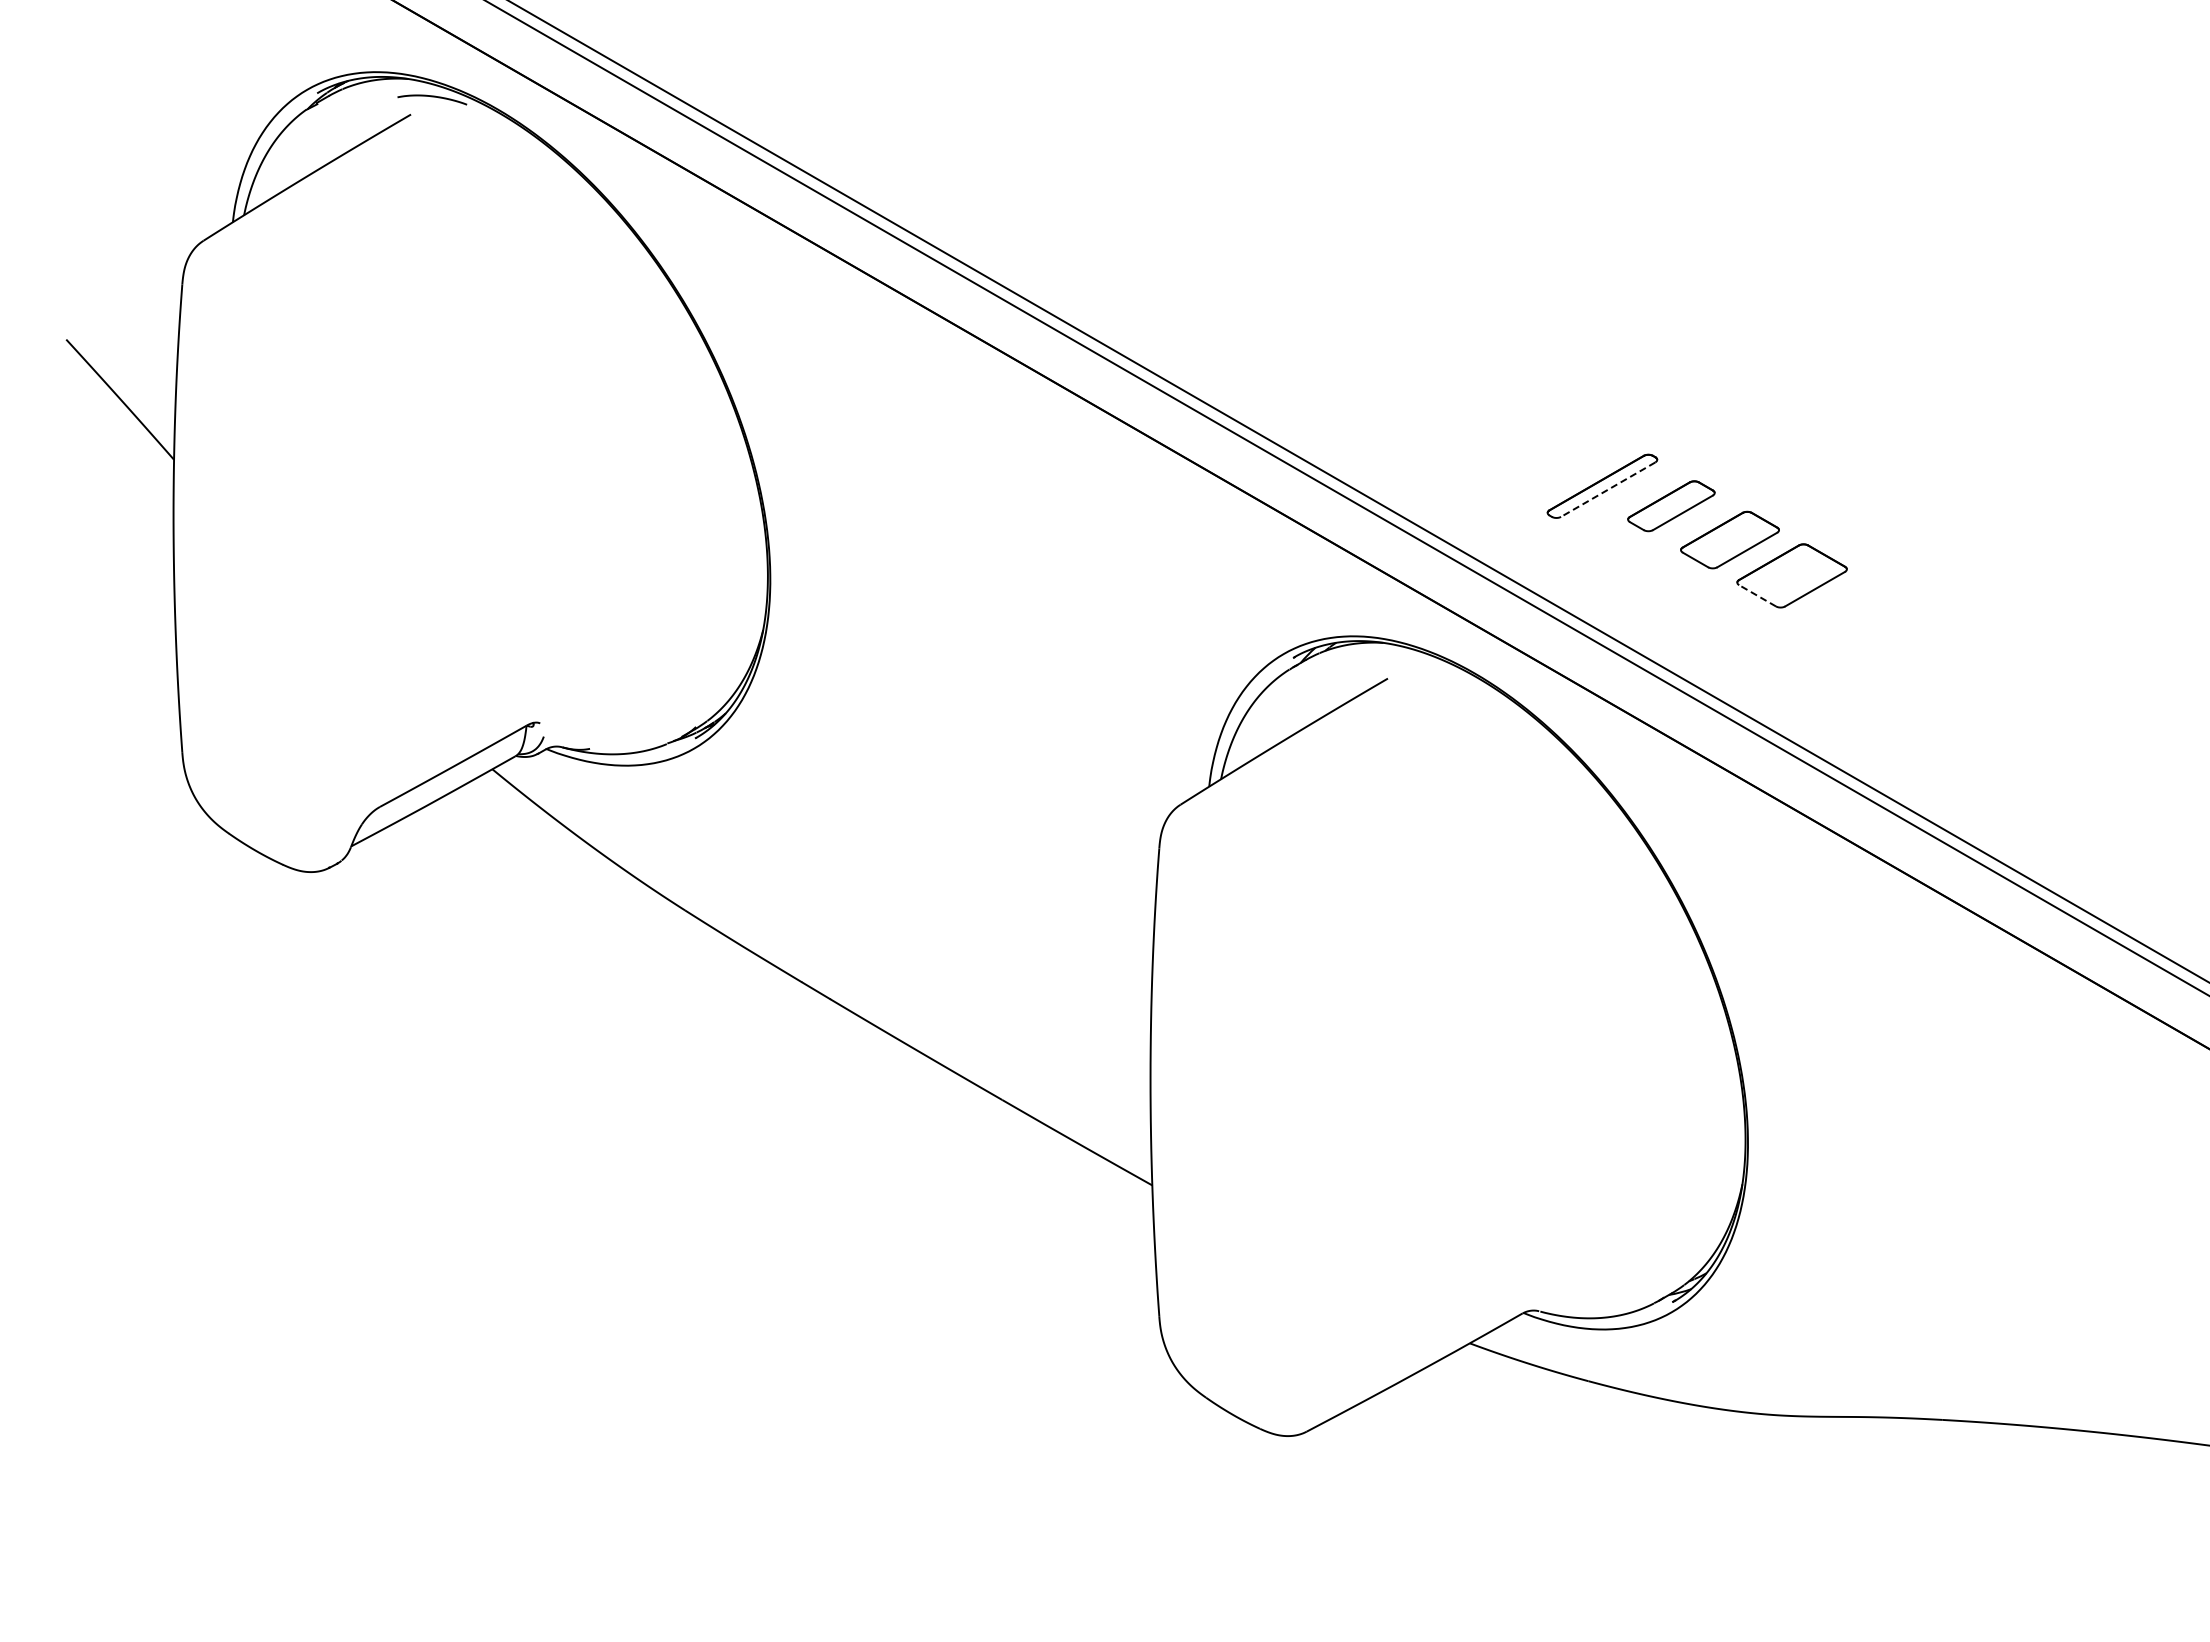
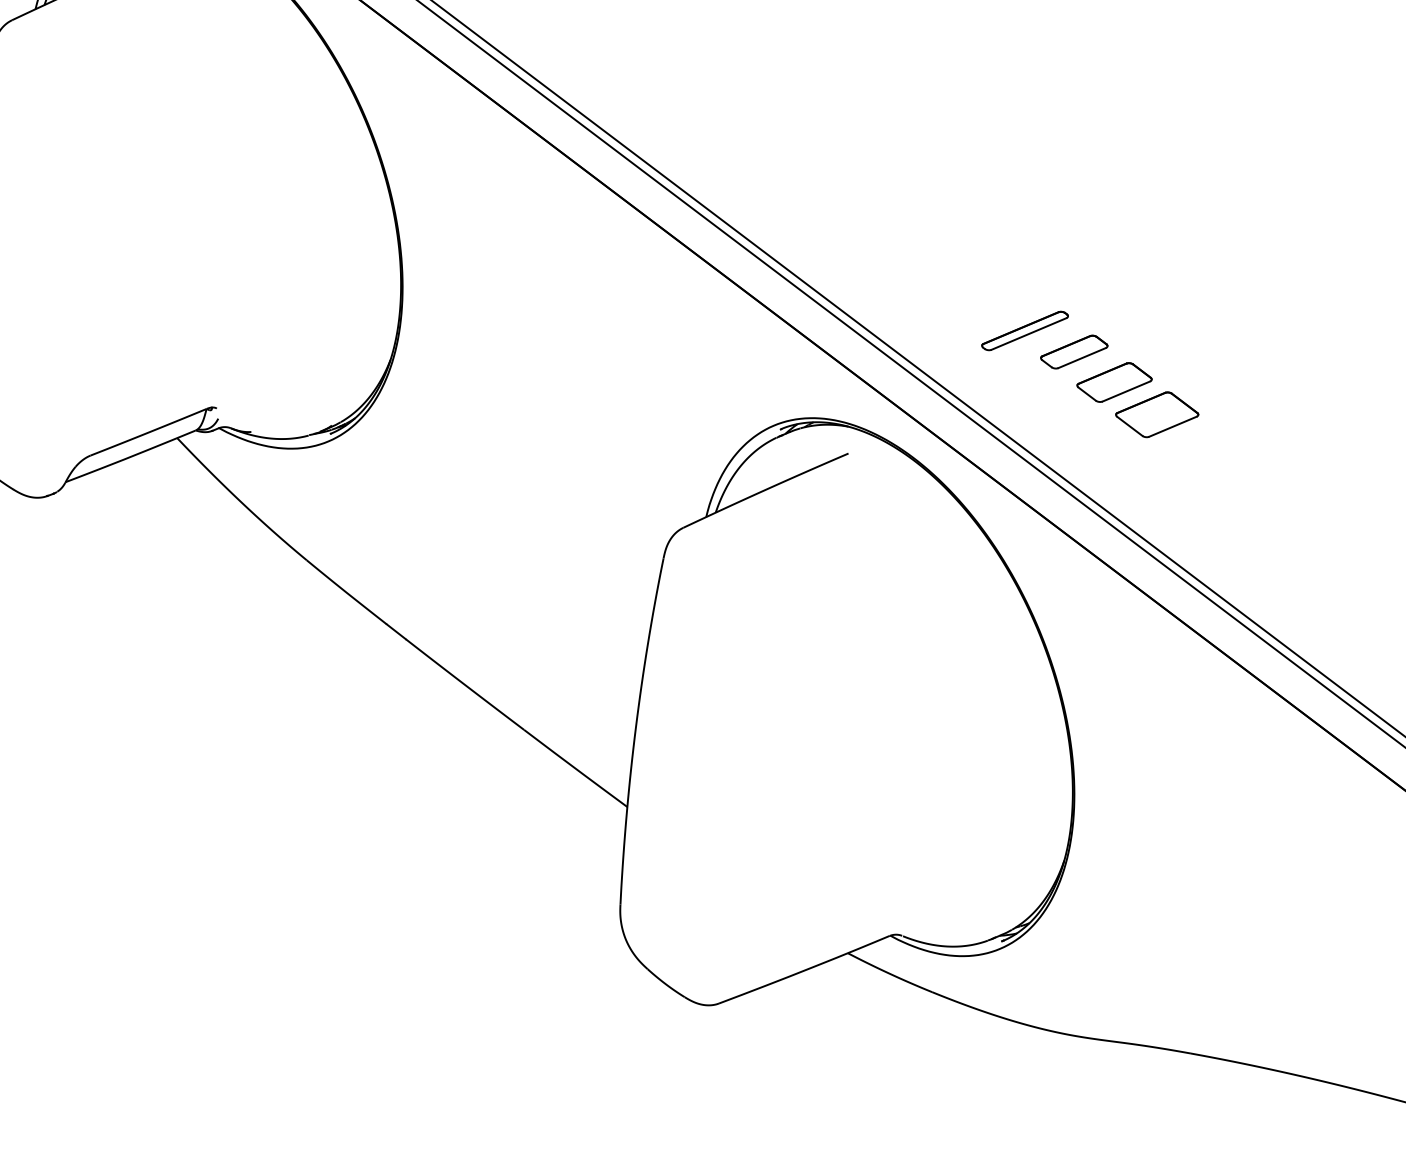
line: (1607, 489) -> (1028, 333), dashed -> solid
line: (1757, 595) -> (1129, 426), dashed -> solid

